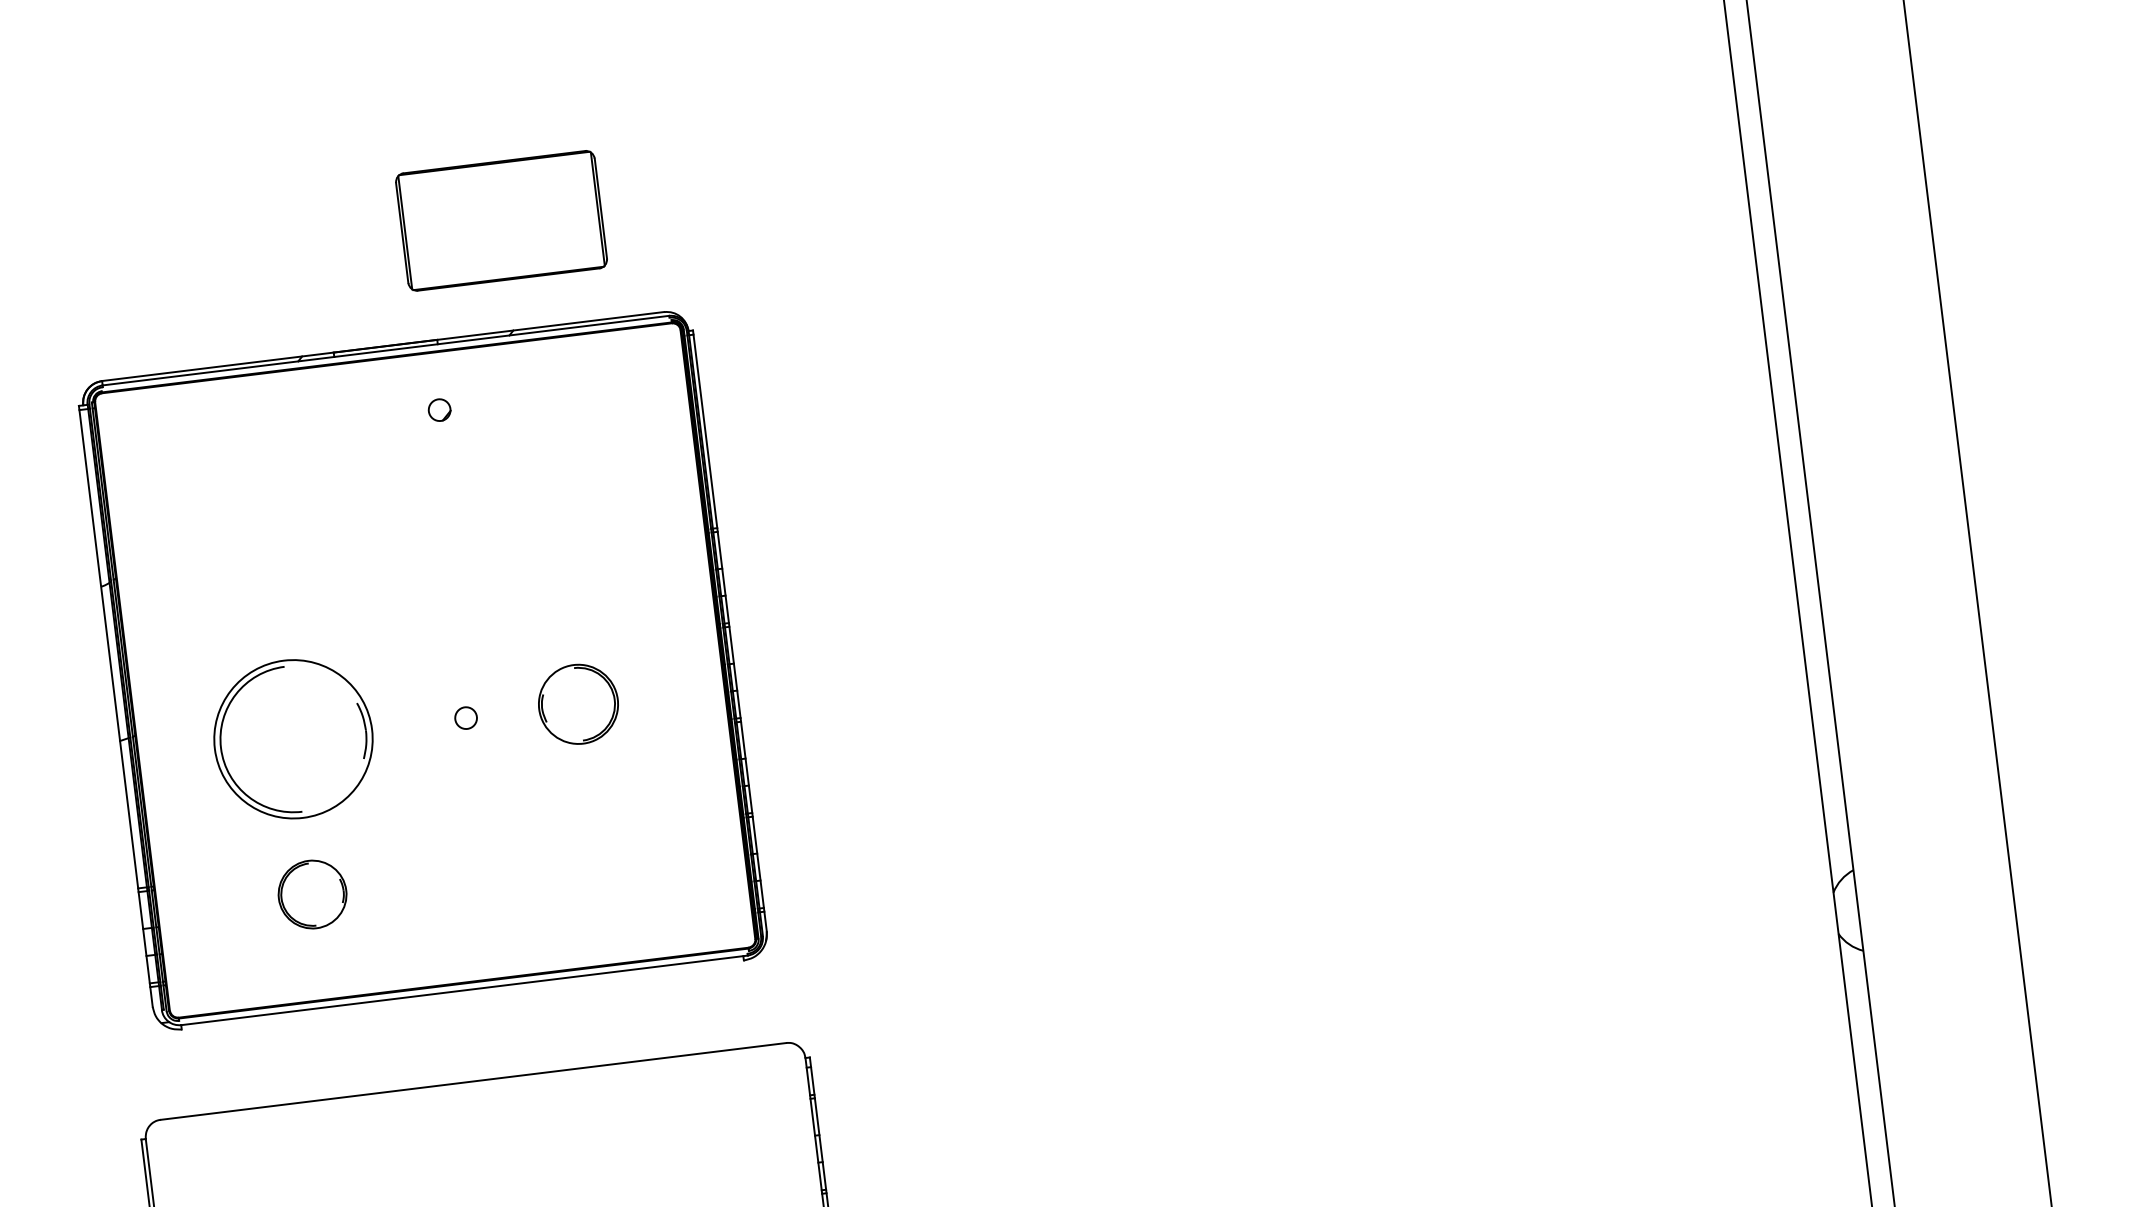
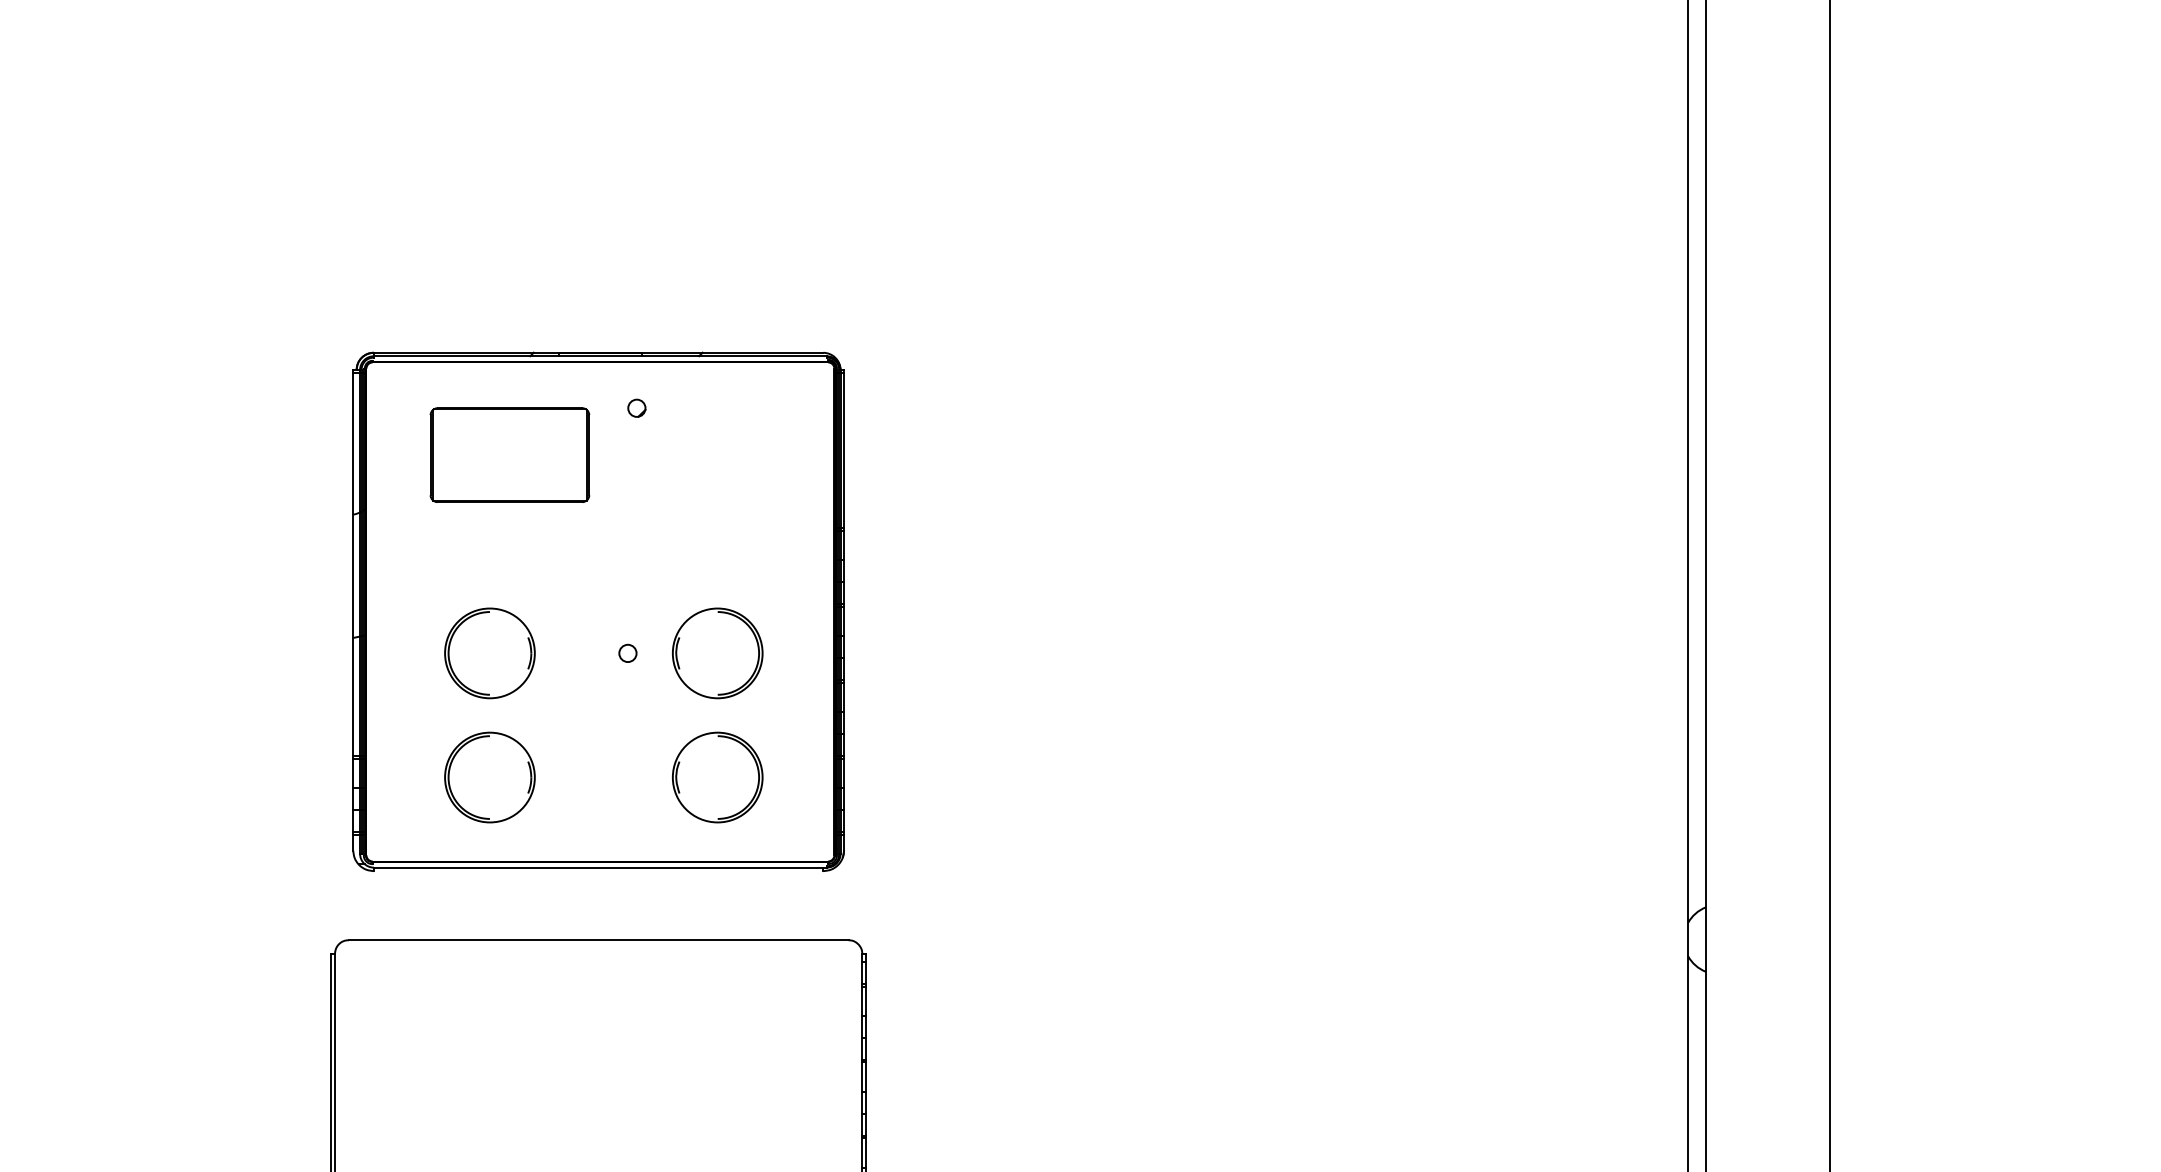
part: (500, 220) -> (509, 454), moved
part: (578, 704) -> (717, 653), size x1.43
part: (292, 739) -> (489, 653), size x0.71
part: (597, 859) -> (717, 777), added
part: (311, 894) -> (489, 777), size x1.67

